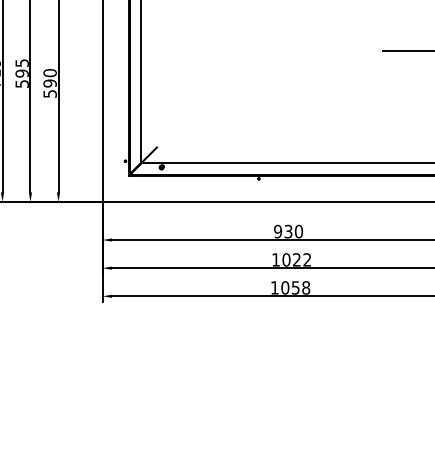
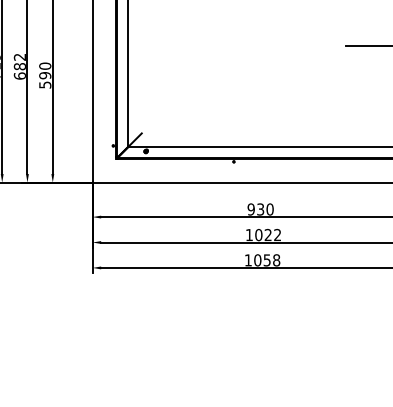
text: (21, 73) -> (19, 66), 595 -> 682

